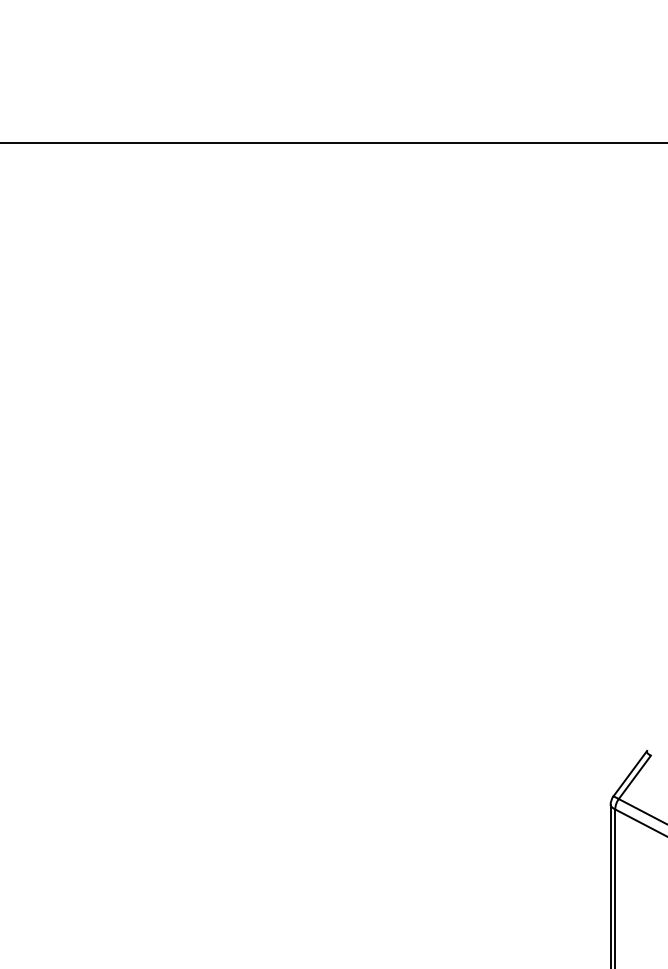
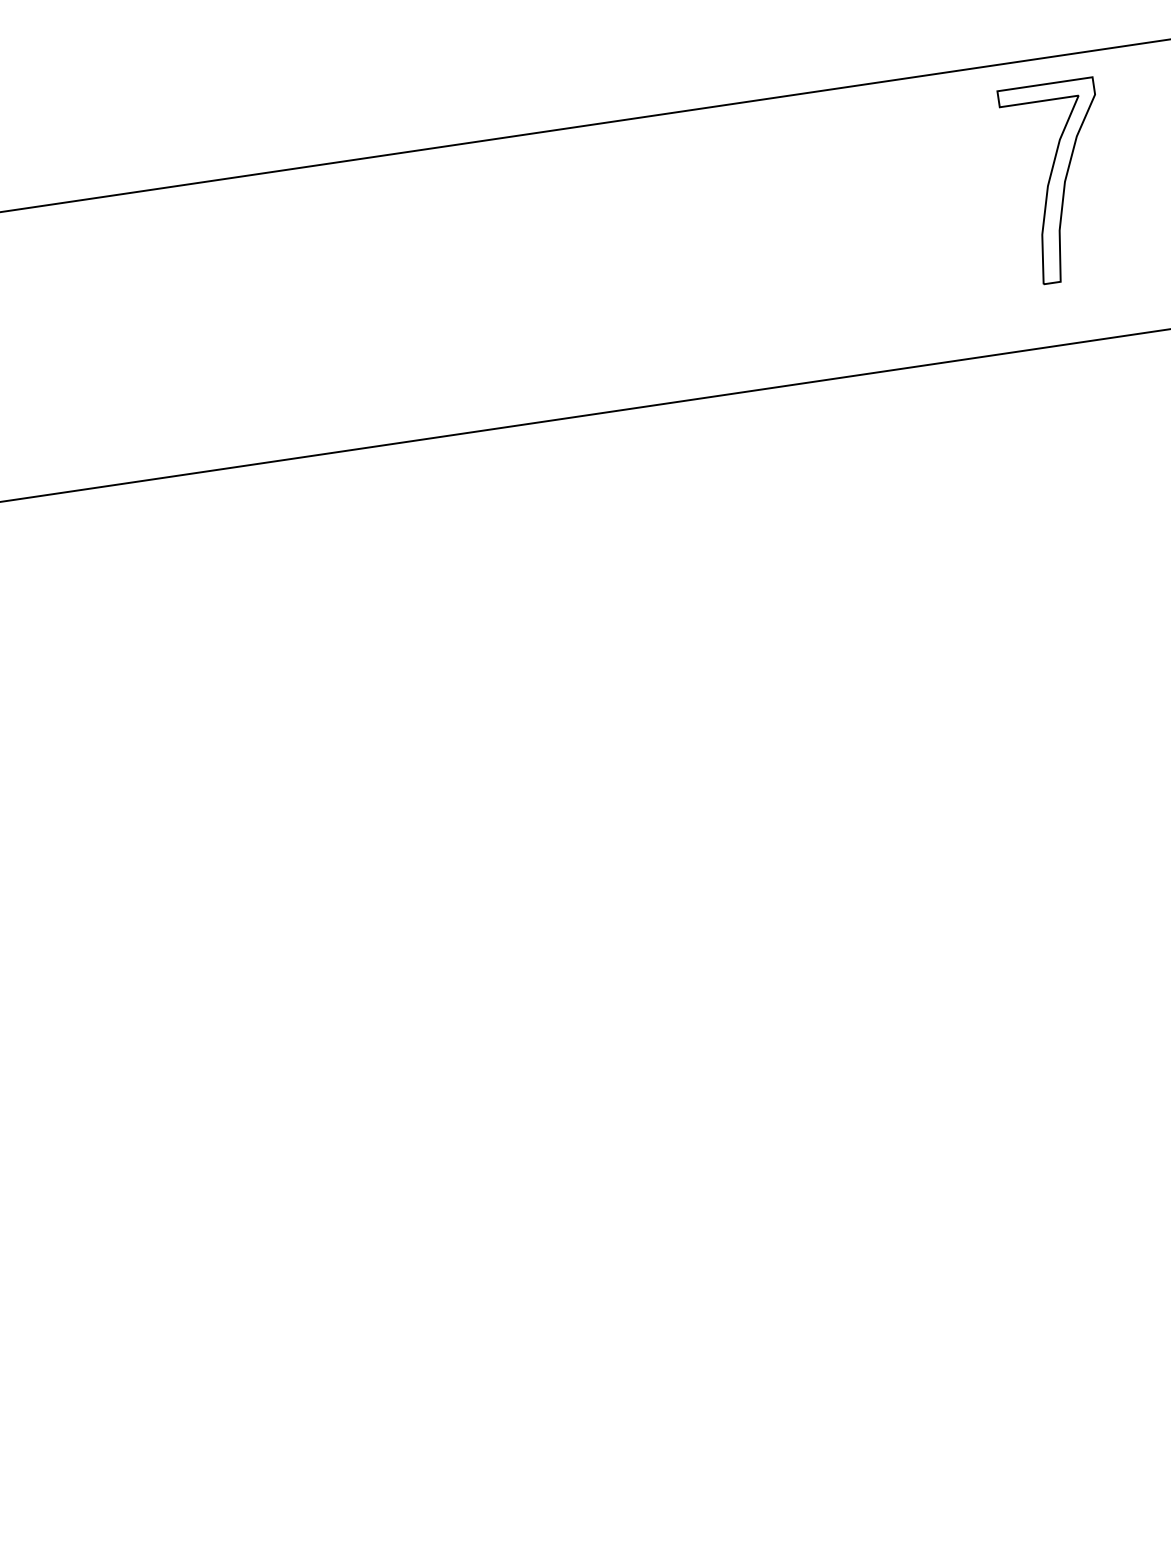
part: (601, 60) -> (1059, 180), added

